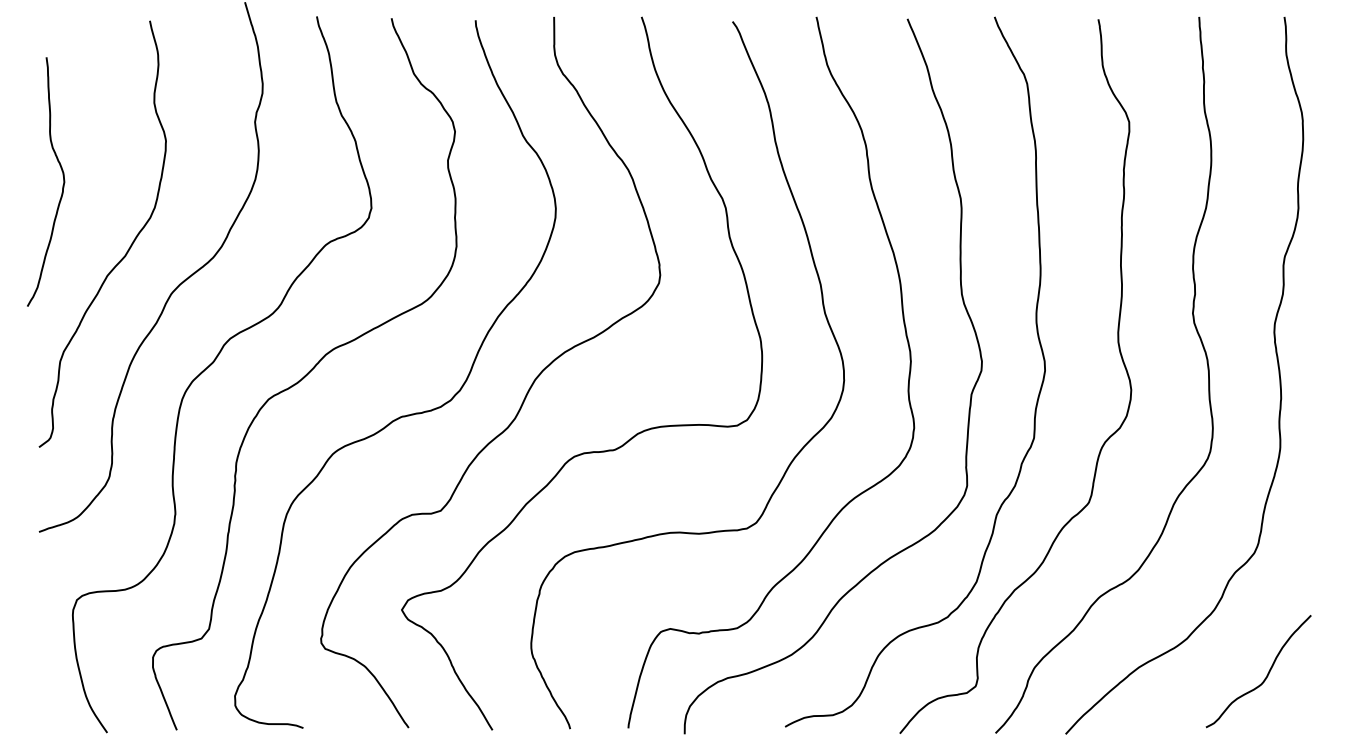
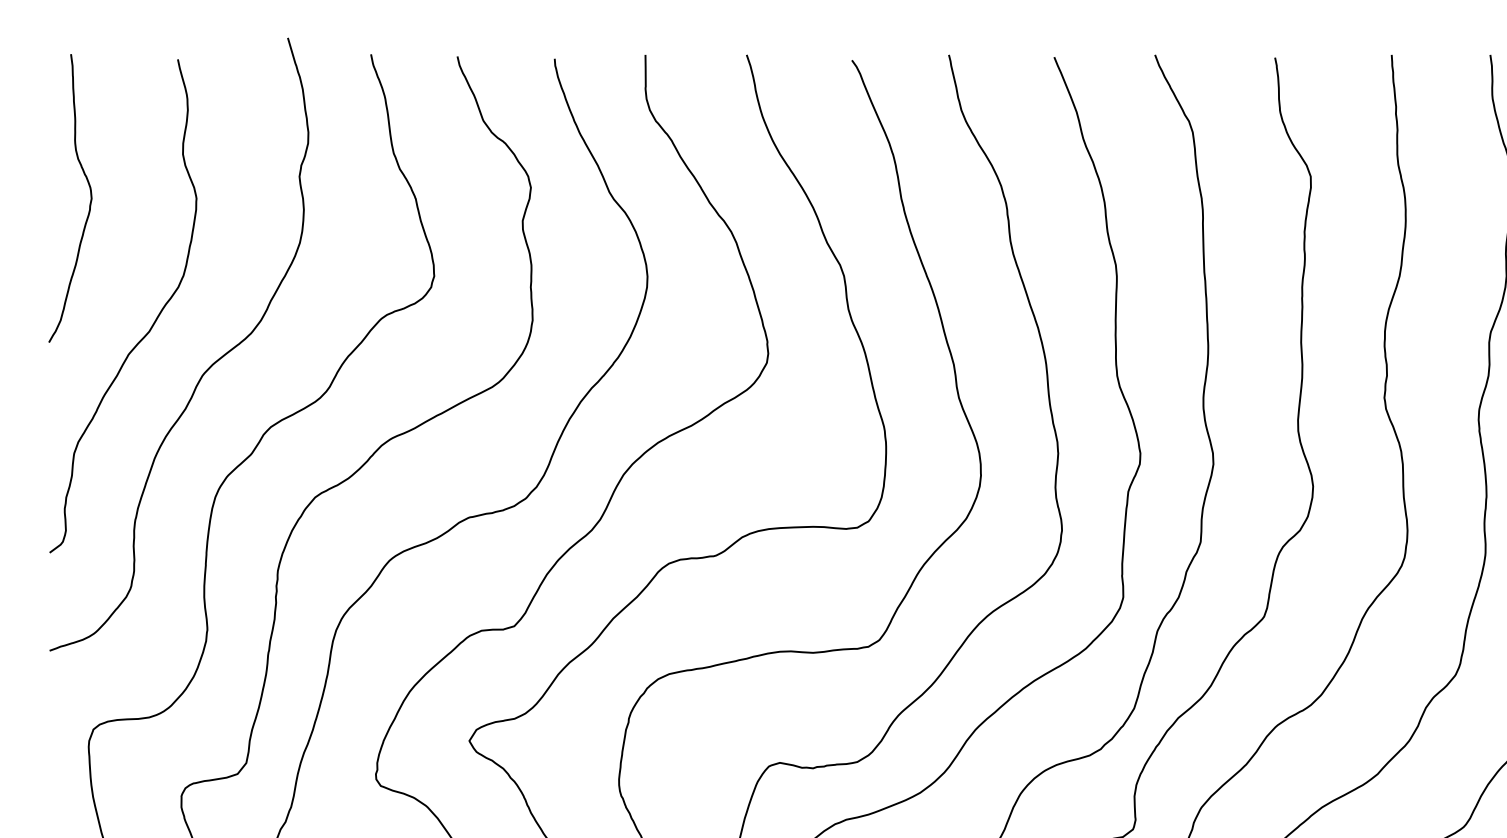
curve: (62, 185) -> (89, 202), moved

